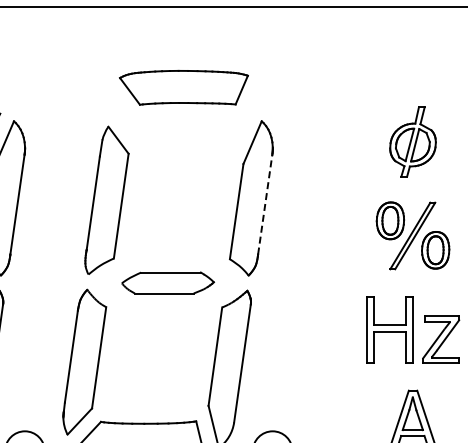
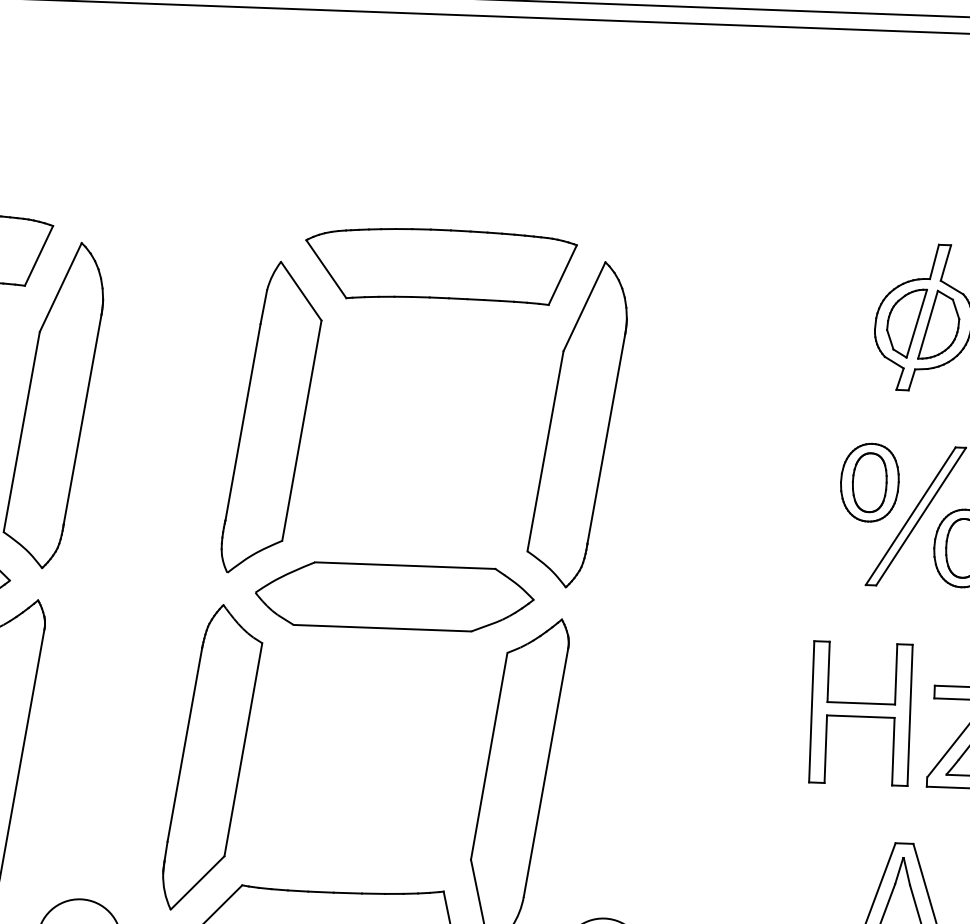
part: (183, 87) -> (439, 265), moved
line: (265, 204) -> (606, 438), dashed -> solid
part: (167, 282) -> (393, 595), size x1.43

